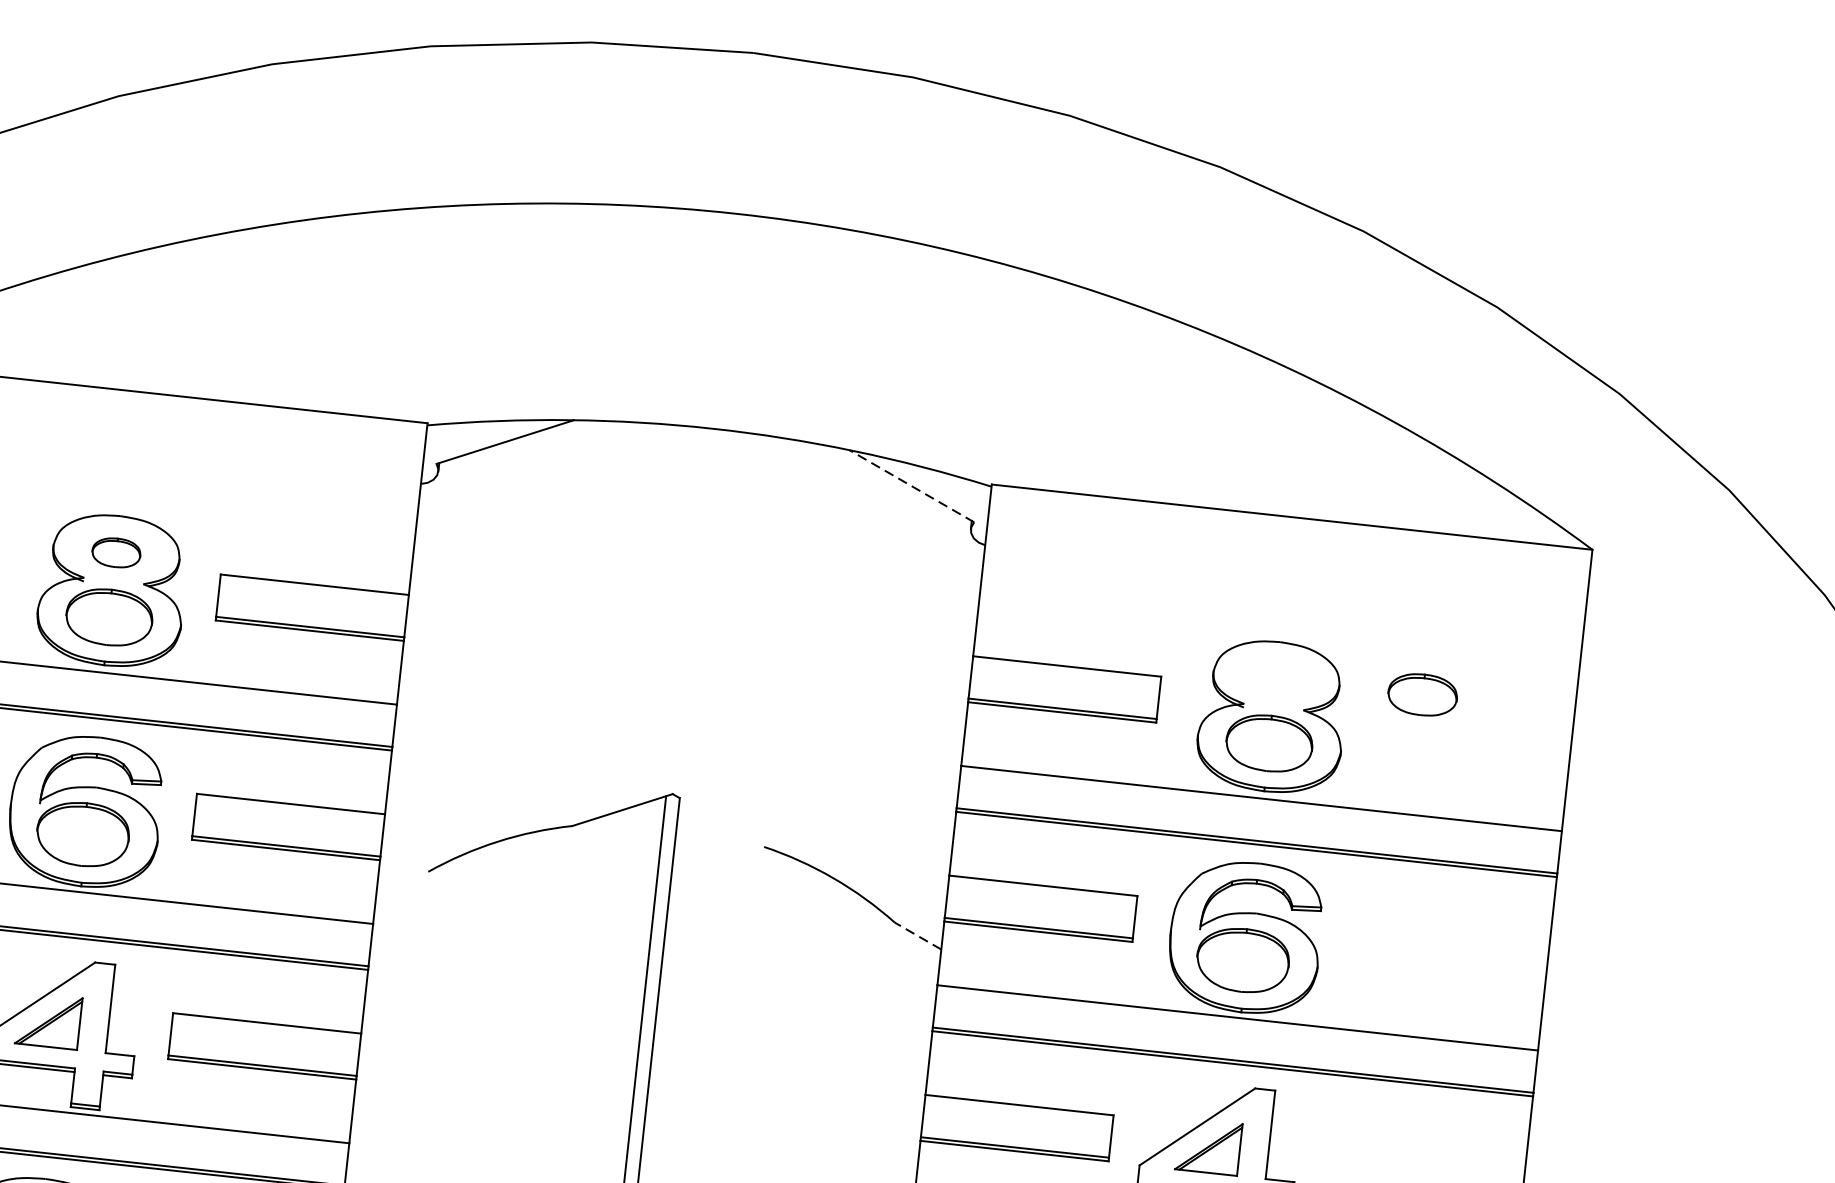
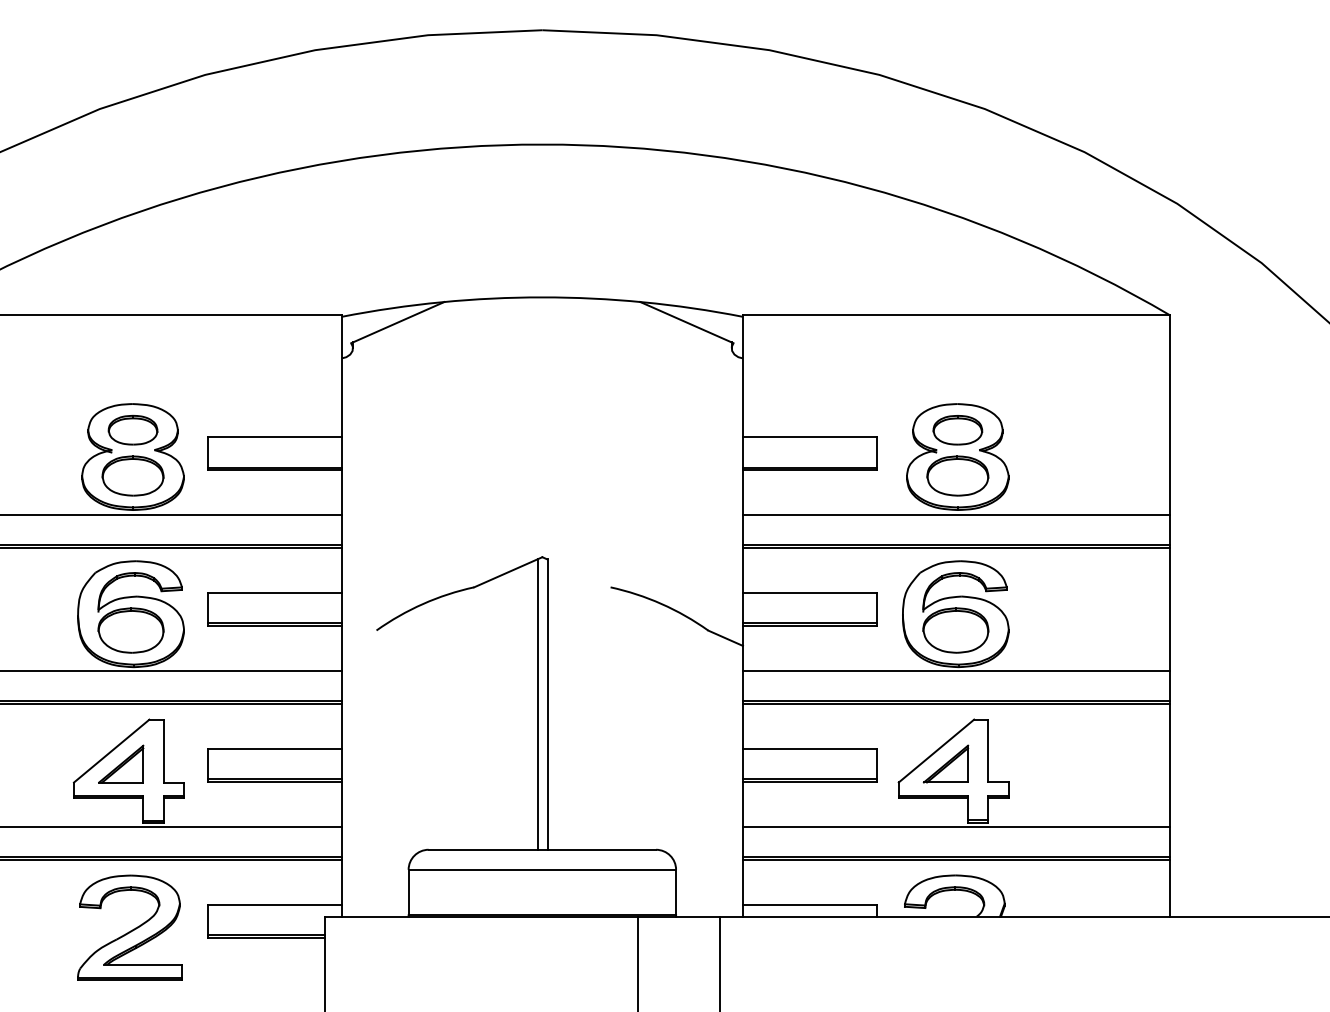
line: (911, 486) -> (686, 322), dashed -> solid
part: (115, 551) -> (132, 429), size x1.43
part: (1422, 695) -> (957, 430), moved
line: (917, 936) -> (725, 638), dashed -> solid

